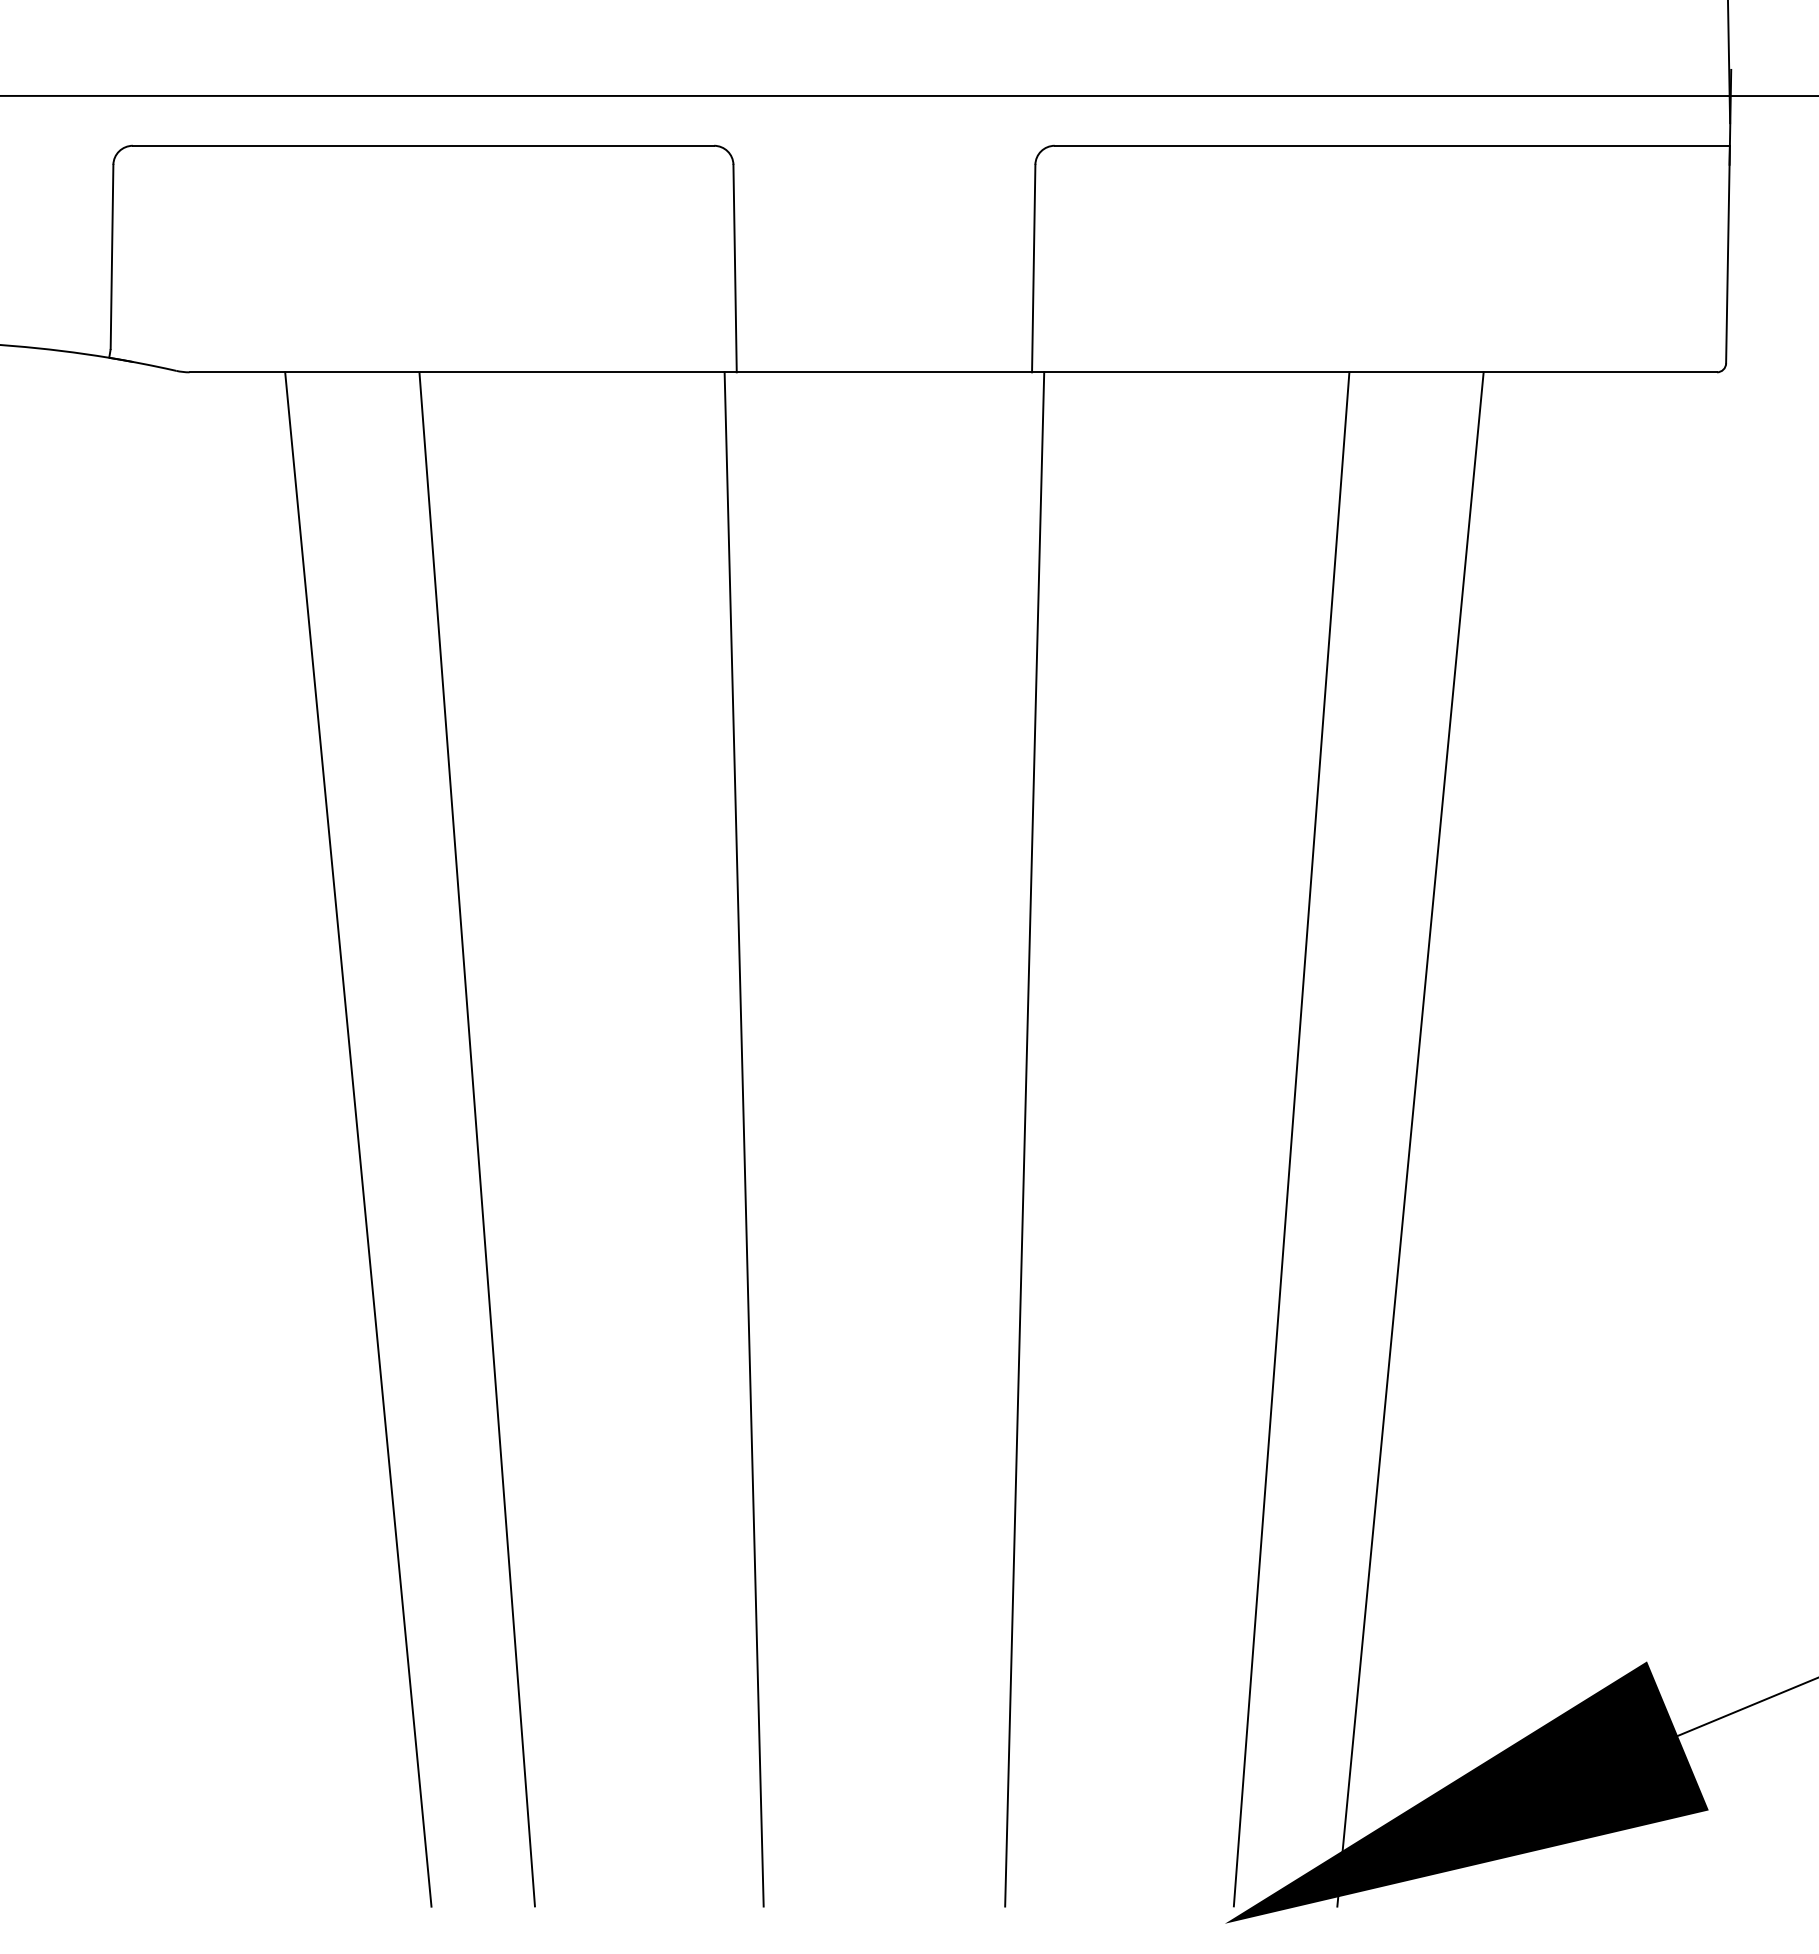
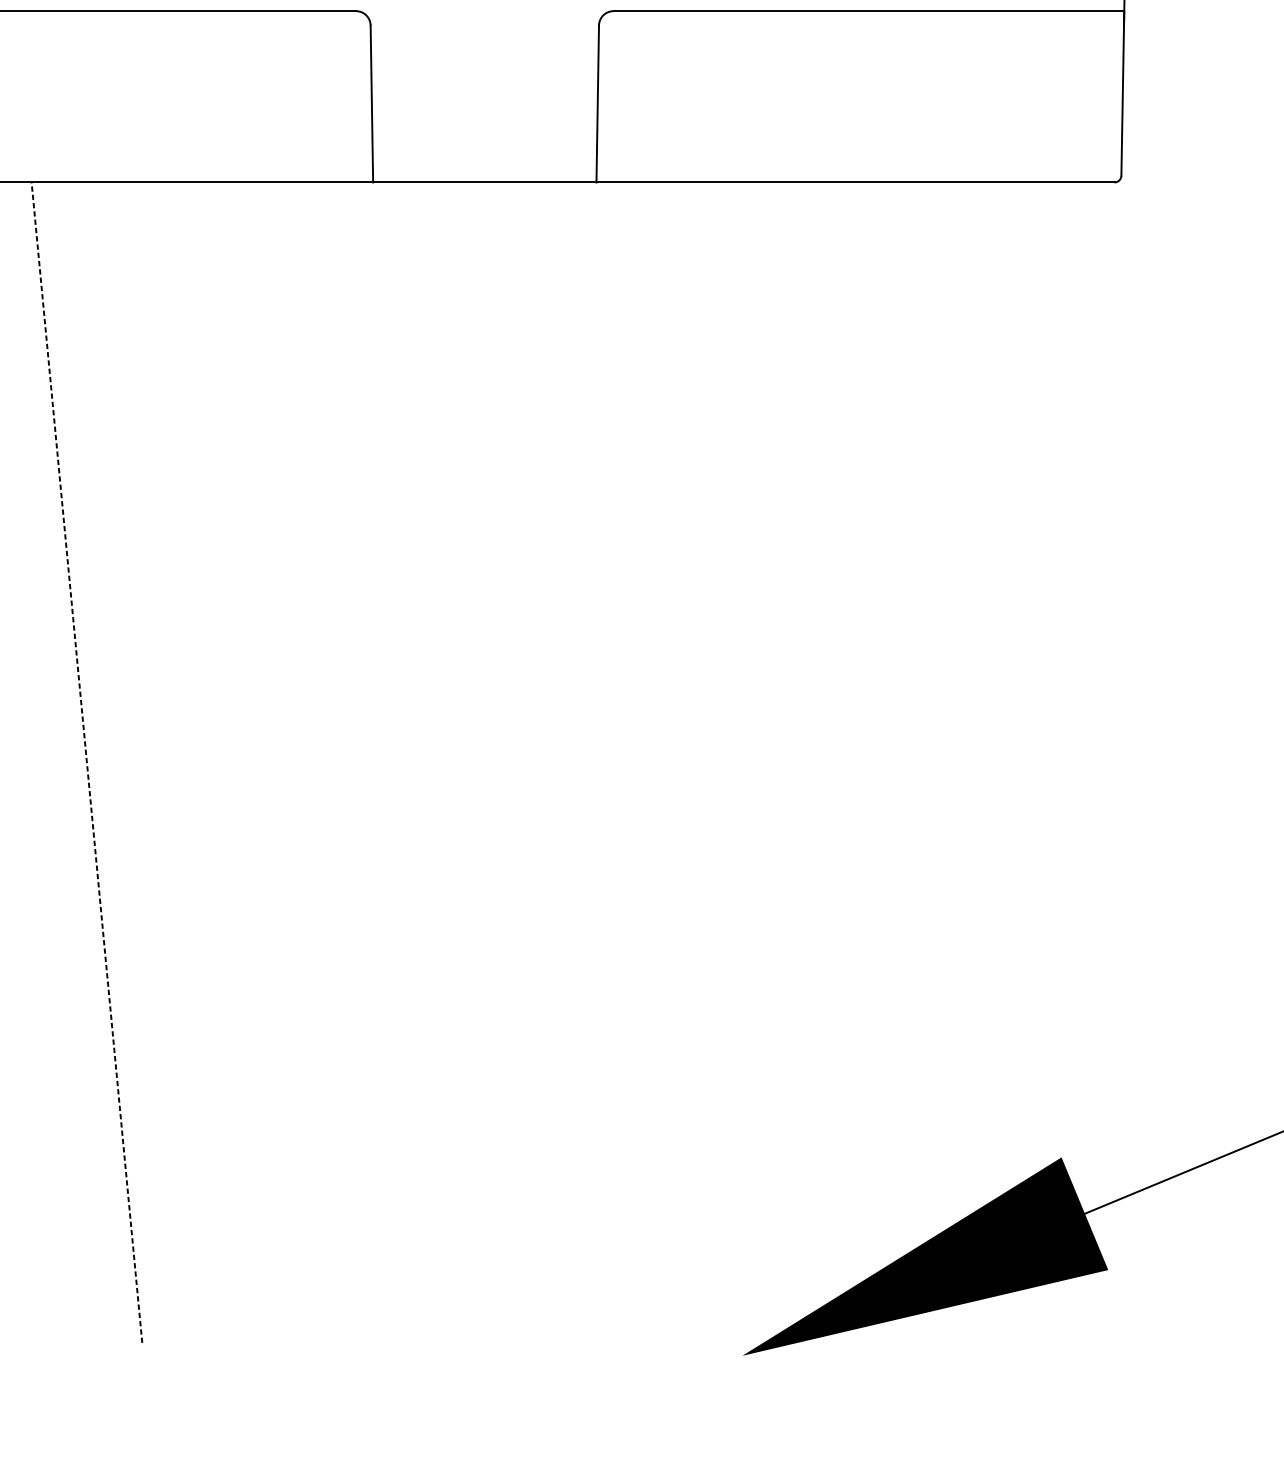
line: (358, 1139) -> (87, 762), solid -> dashed
line: (476, 1139) -> (176, 762), removed
line: (743, 1139) -> (378, 762), removed
line: (1024, 1139) -> (590, 762), removed
line: (1291, 1139) -> (792, 762), removed
line: (1410, 1139) -> (882, 762), removed

